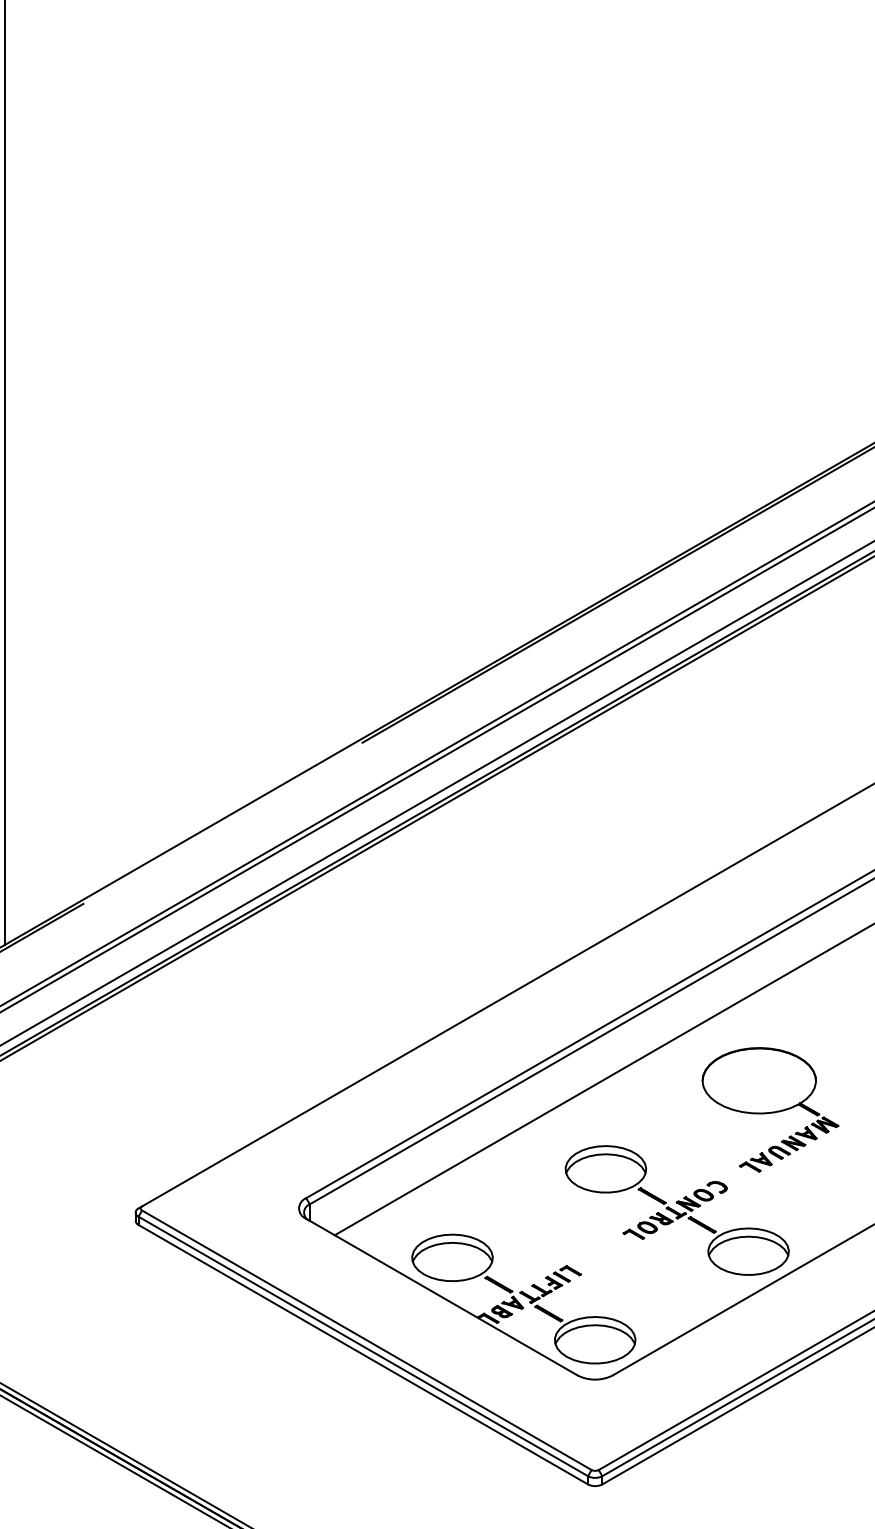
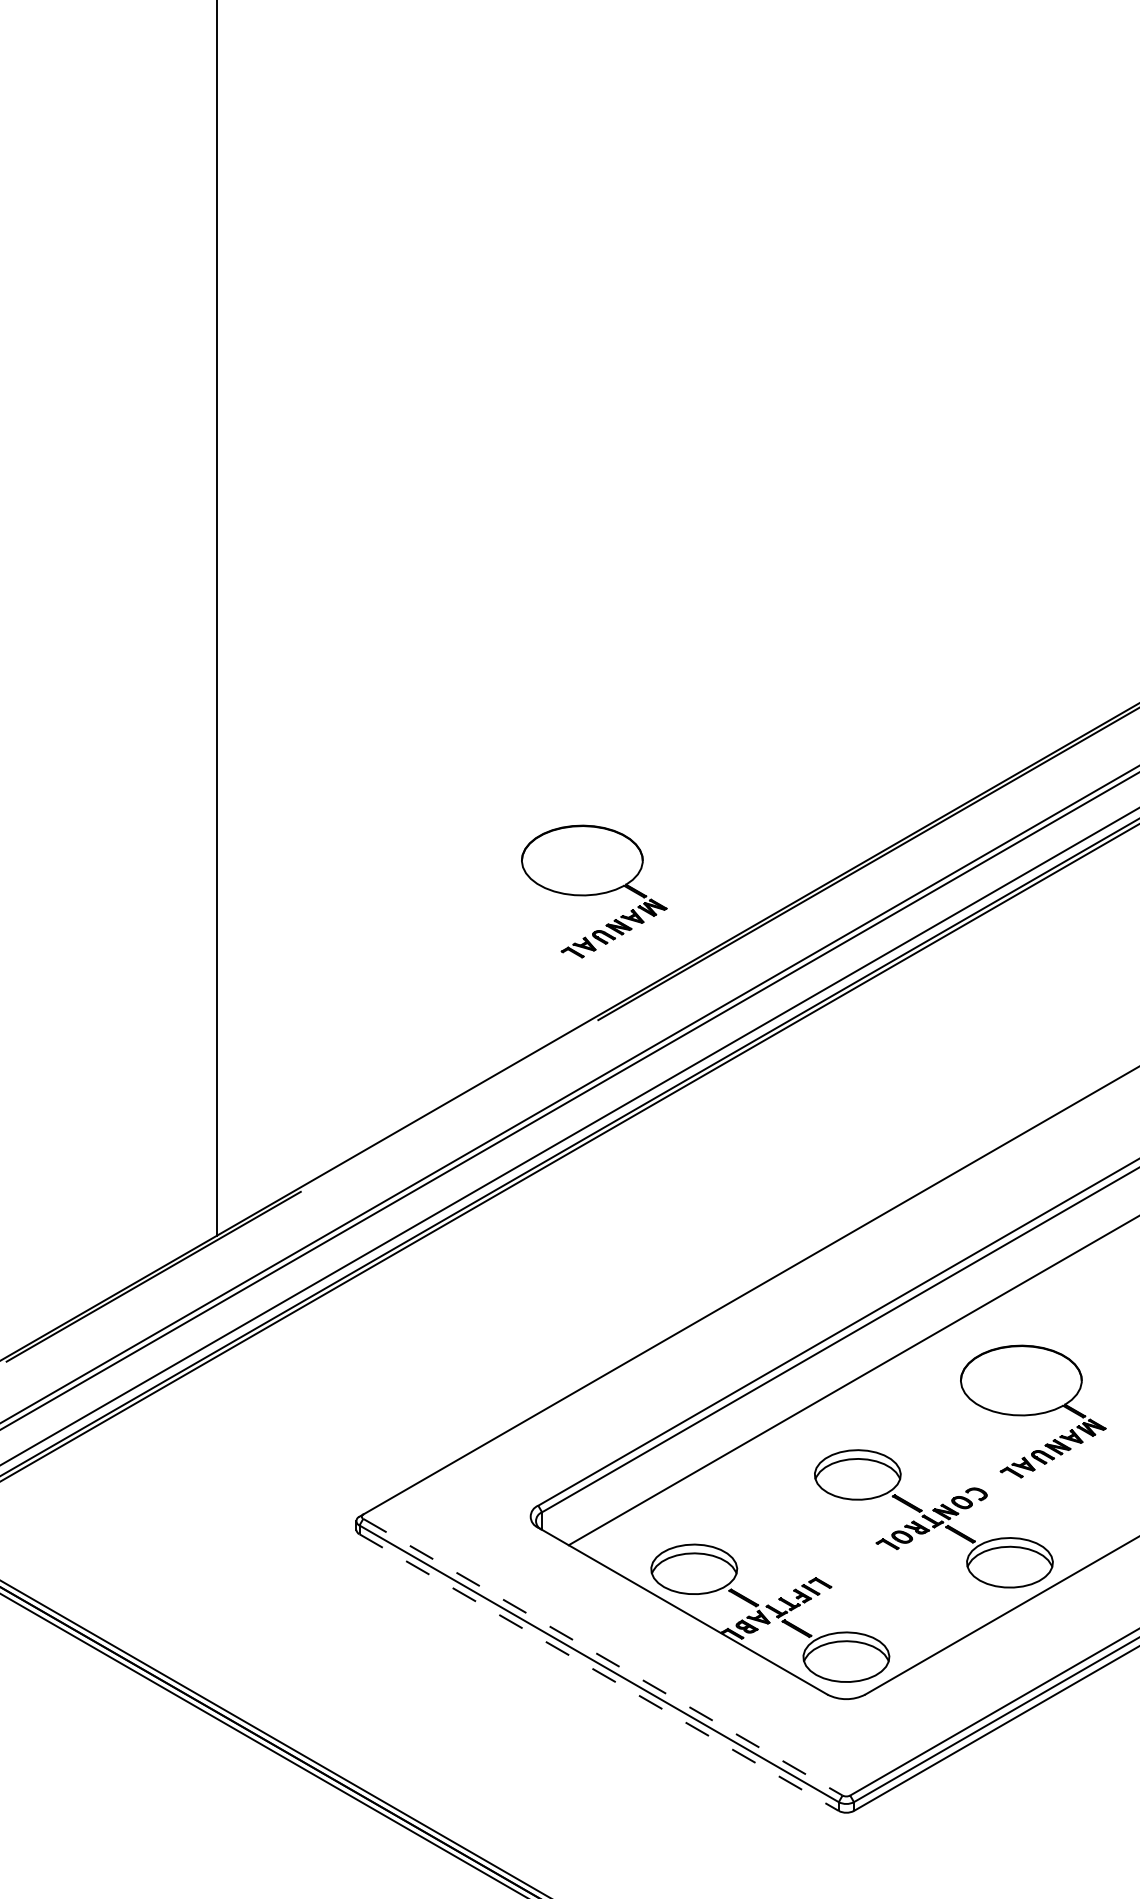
part: (358, 622) -> (594, 891), added
line: (366, 1340) -> (602, 1657), solid -> dashed
line: (363, 1354) -> (599, 1672), solid -> dashed

